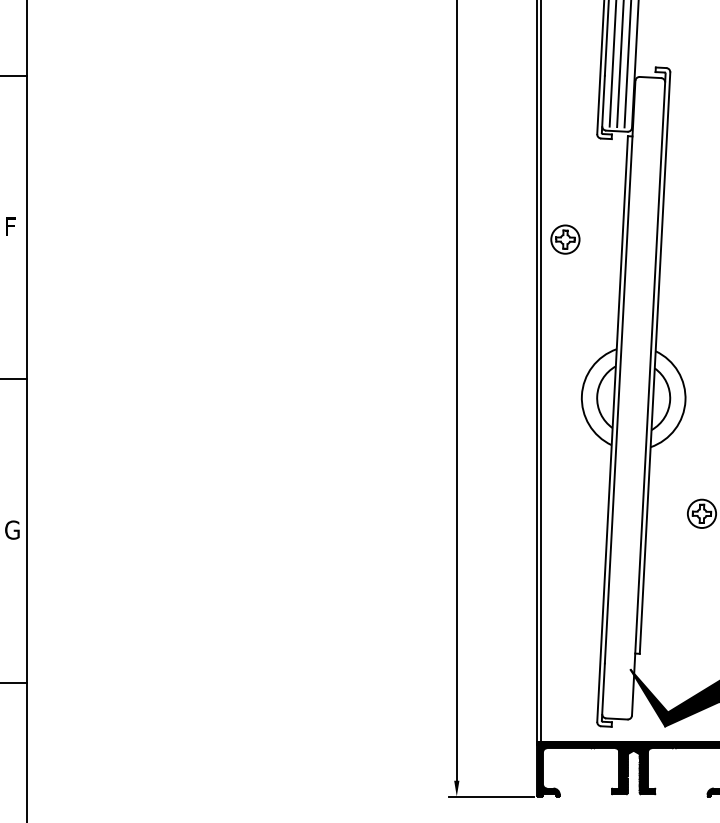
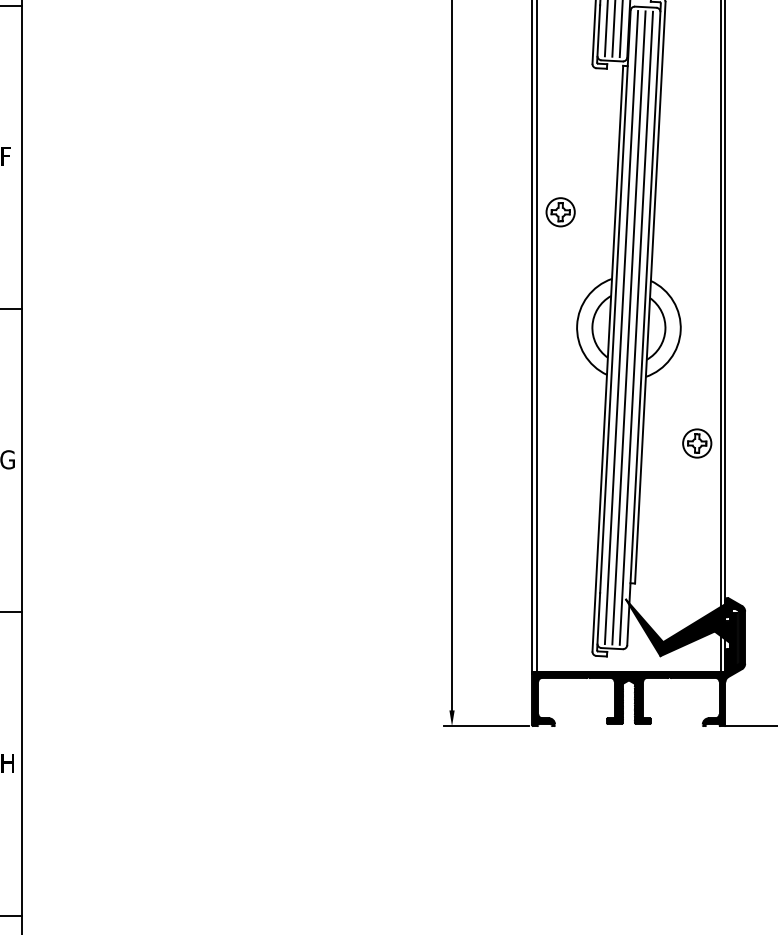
part: (565, 239) -> (560, 212), moved
line: (626, 397) -> (621, 327), added
line: (633, 397) -> (628, 327), added
line: (640, 397) -> (635, 327), added

